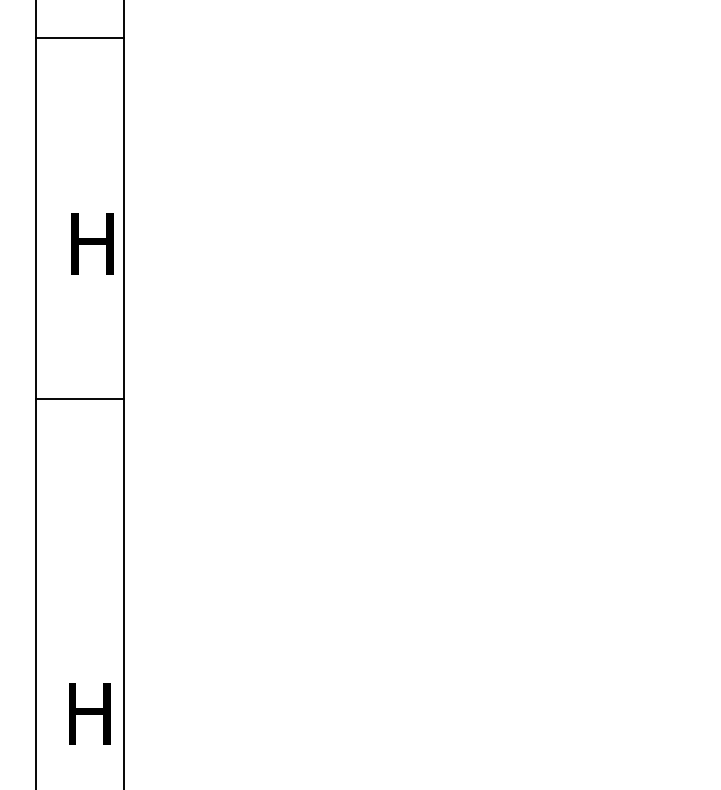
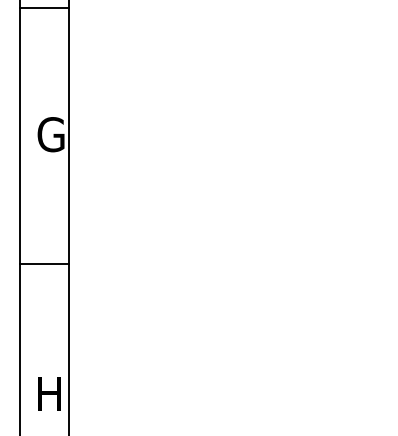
line: (78, 38) -> (43, 8), moved
text: (91, 243) -> (50, 134), H -> G
line: (78, 399) -> (43, 264), moved

